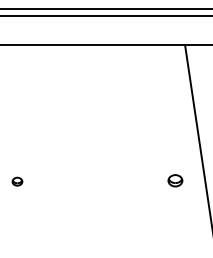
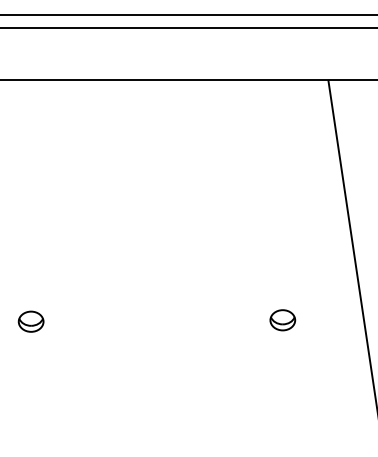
part: (175, 180) -> (282, 319), moved
part: (17, 181) -> (31, 321), size x1.43

